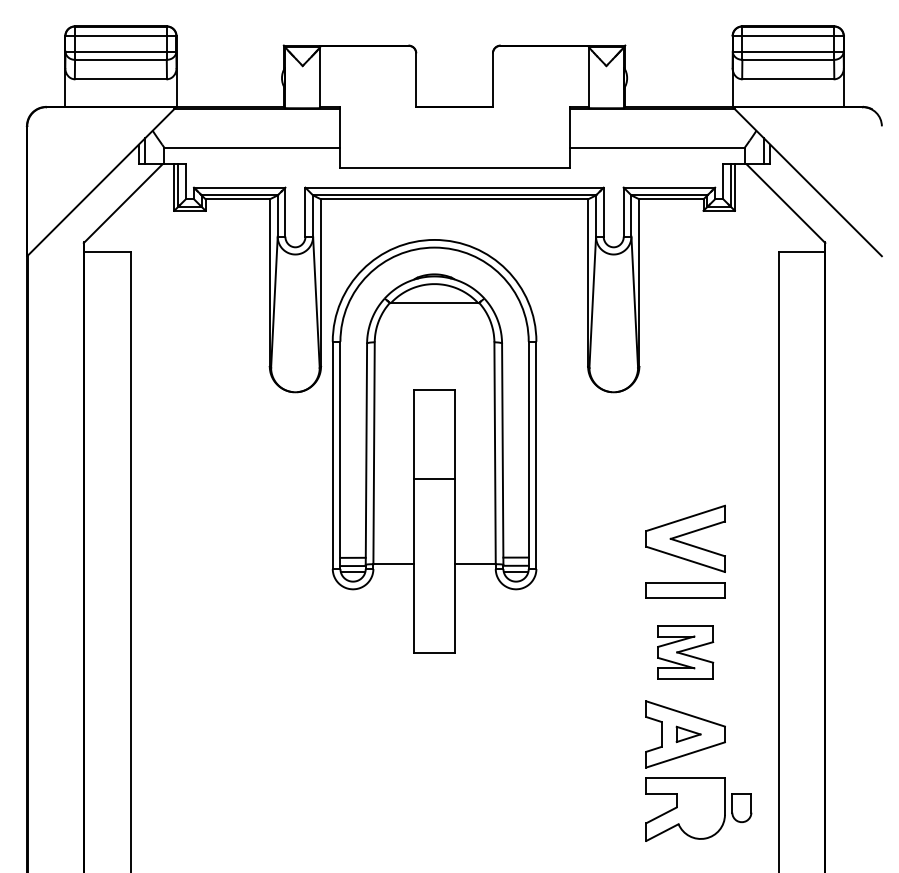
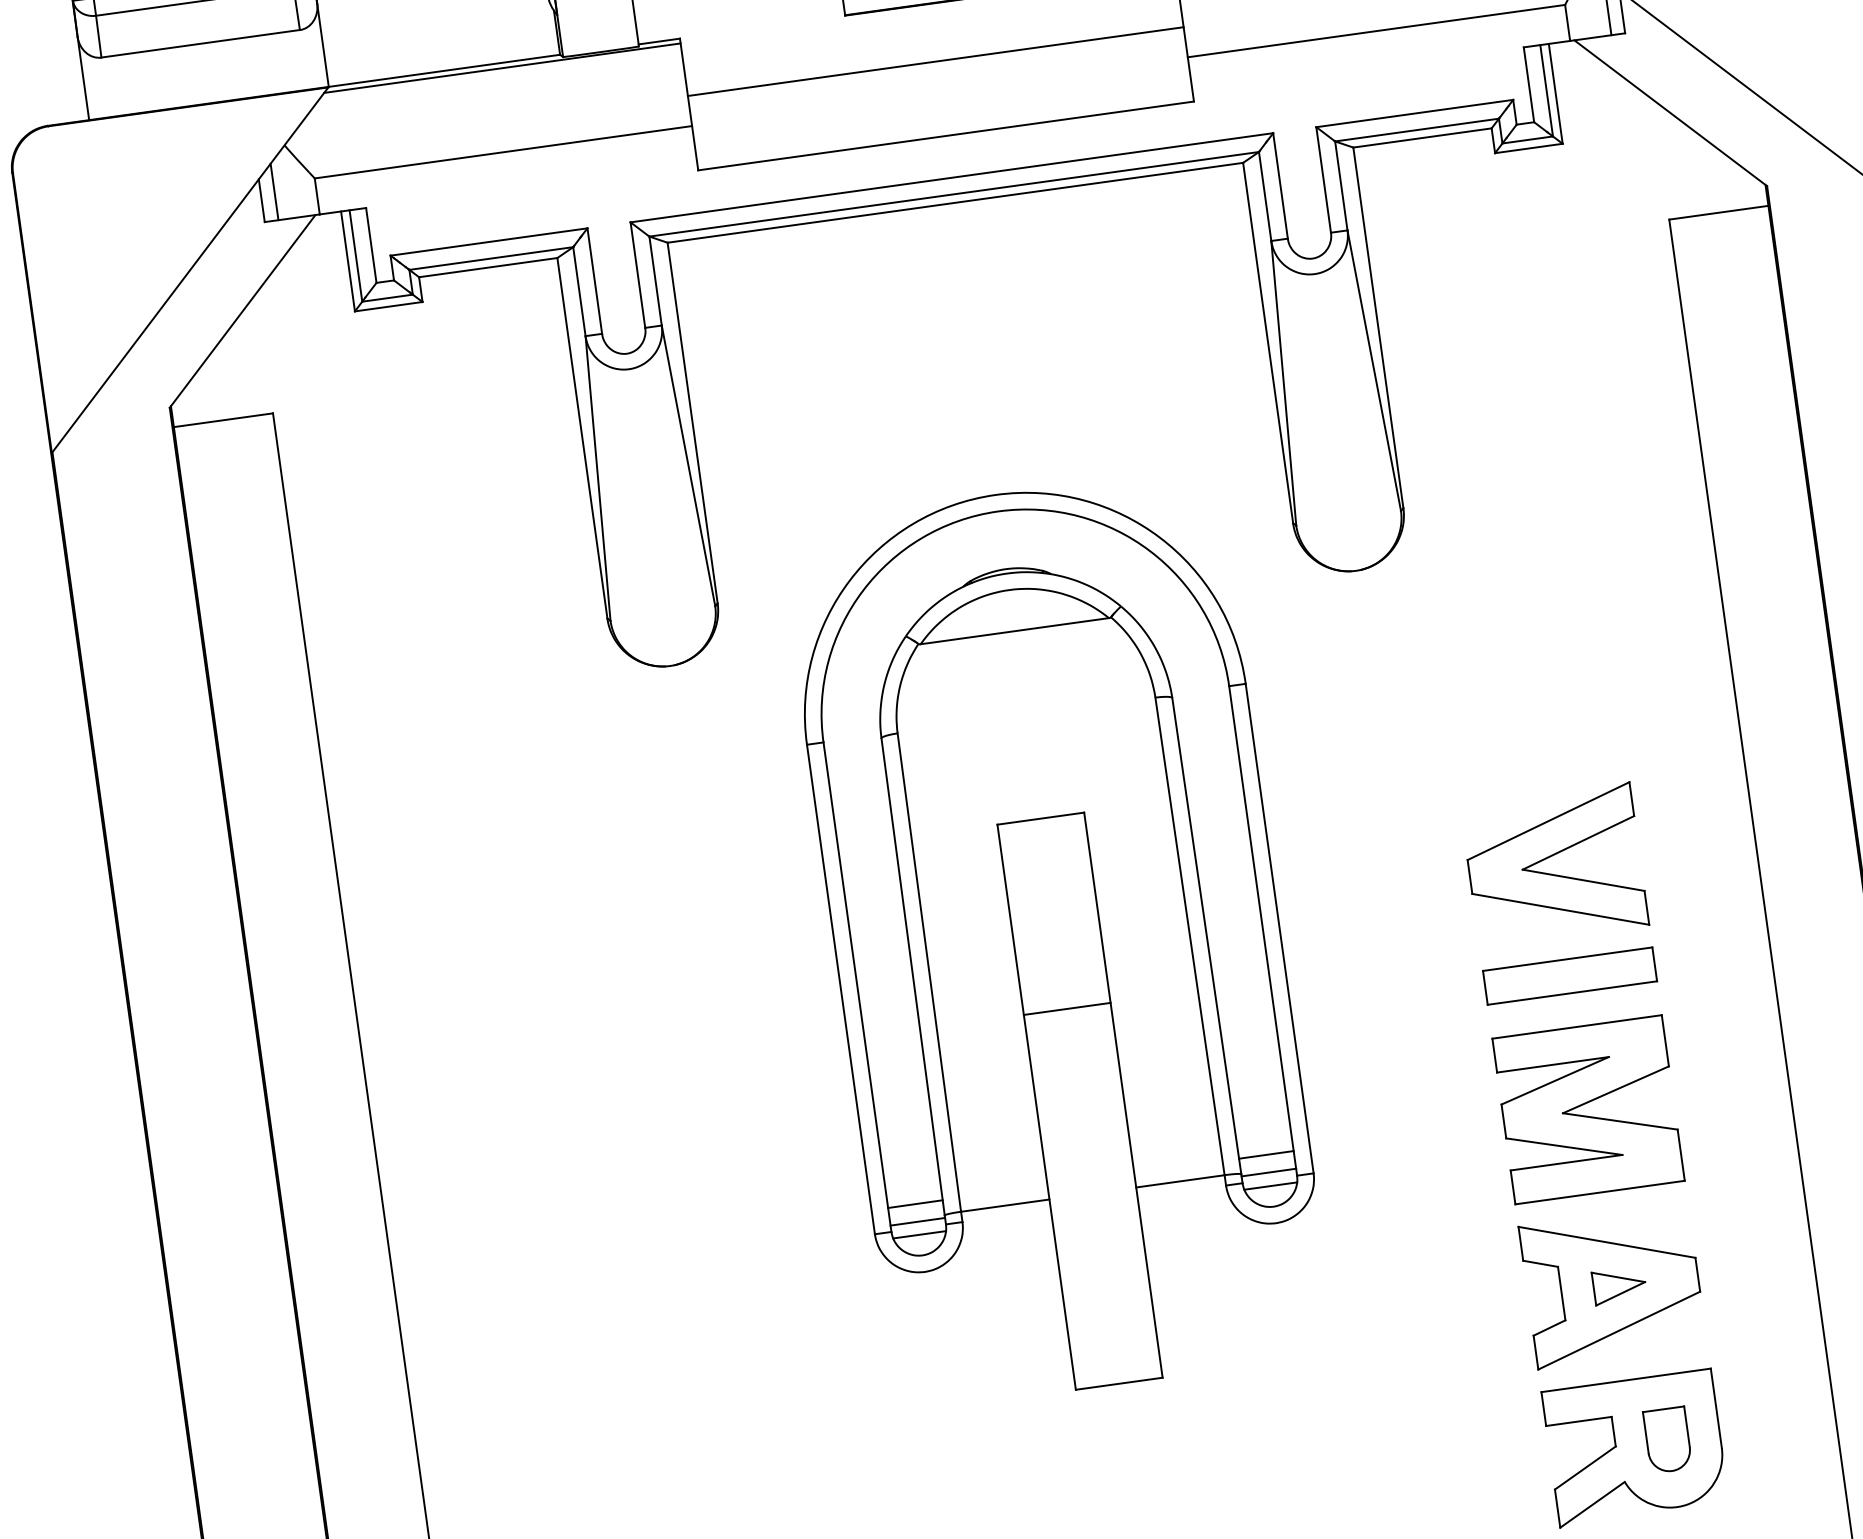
line: (454, 133) -> (935, 60), added
part: (434, 446) -> (1057, 939), moved
part: (685, 652) -> (1588, 1110), size x1.43
part: (741, 808) -> (1667, 1441), moved

